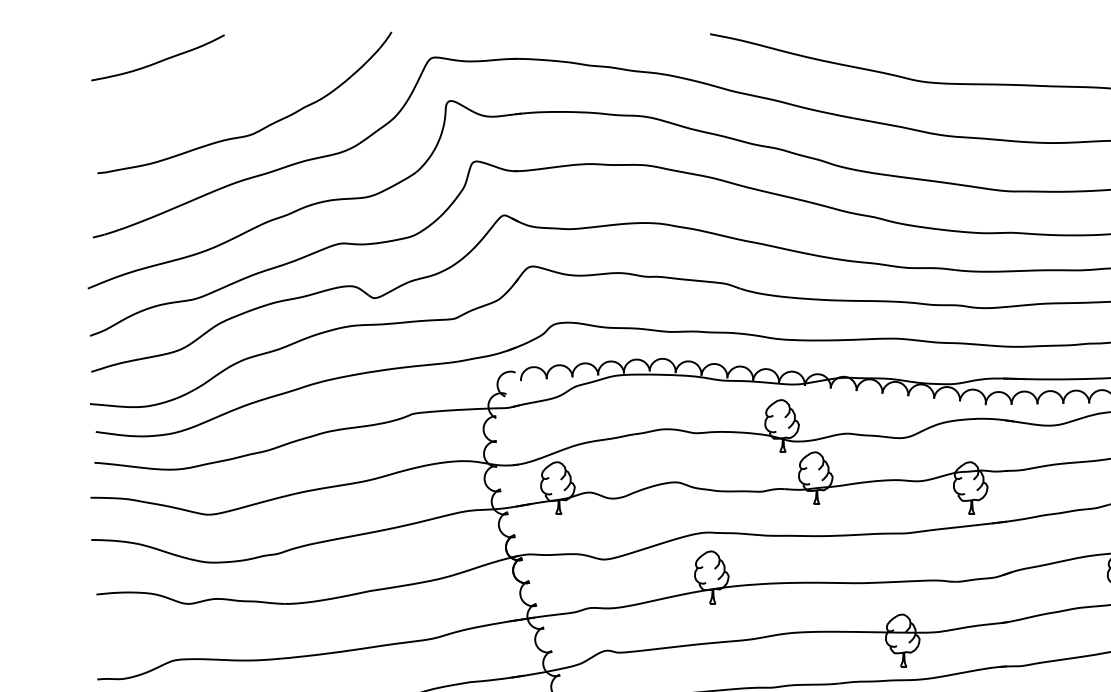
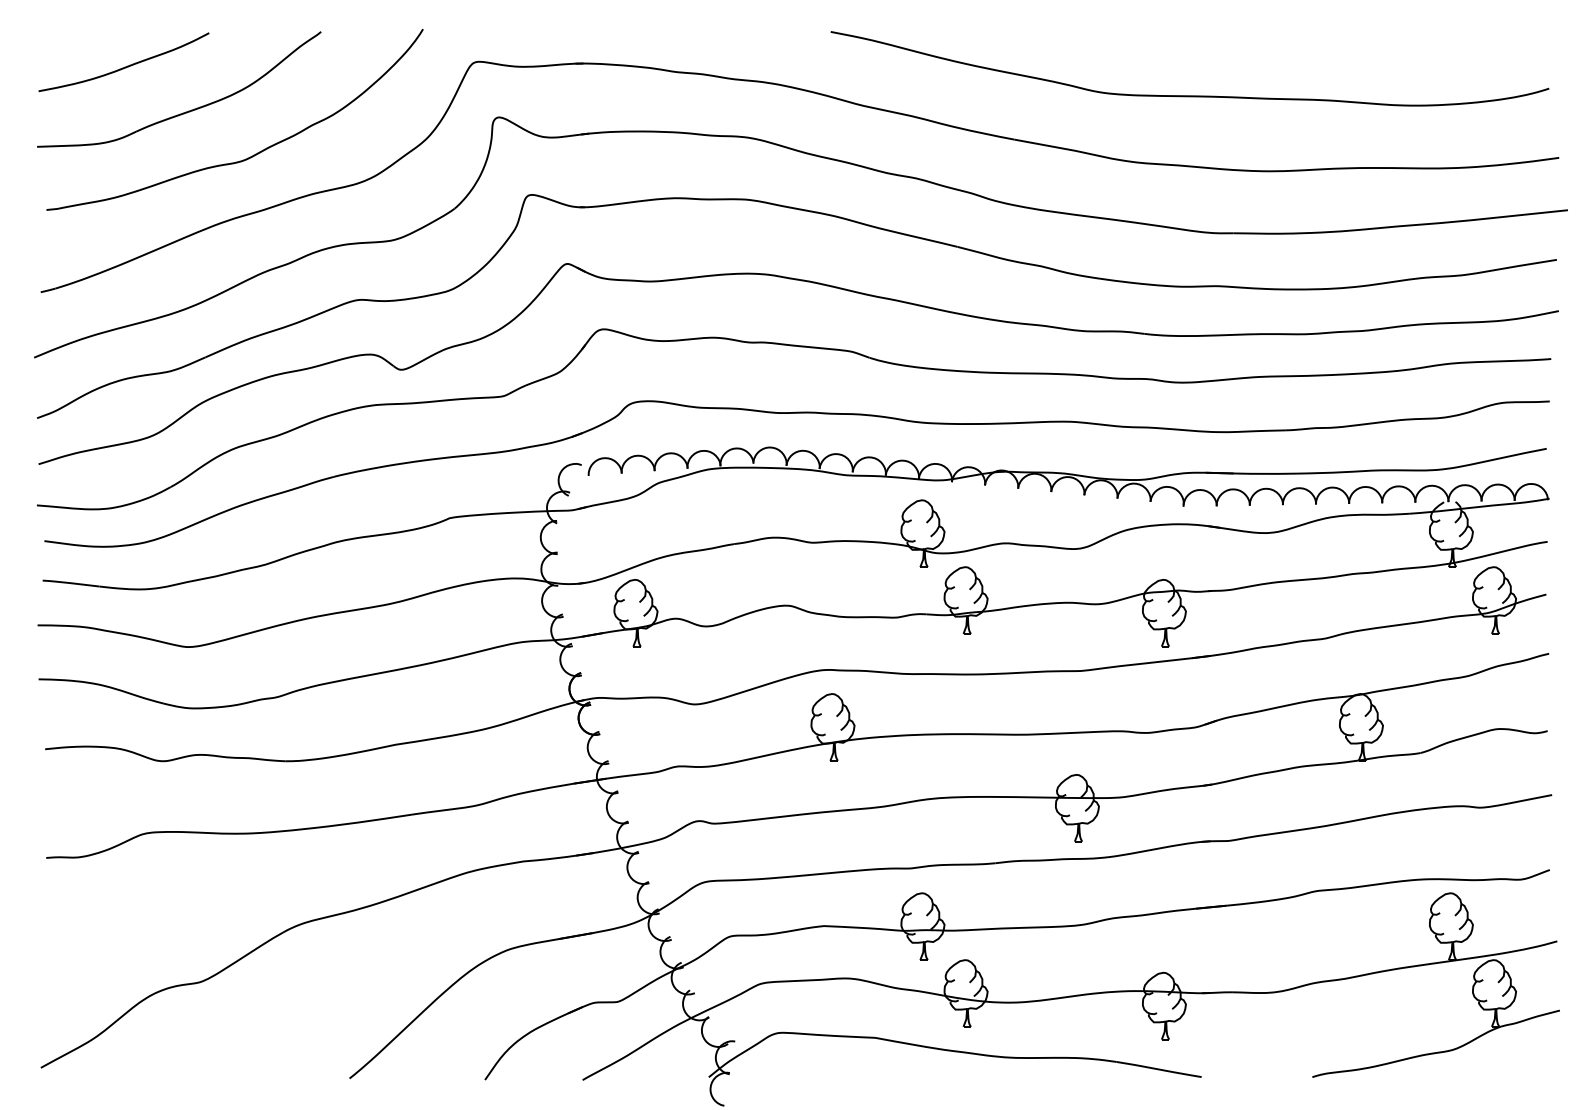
part: (206, 96) -> (185, 111), added

